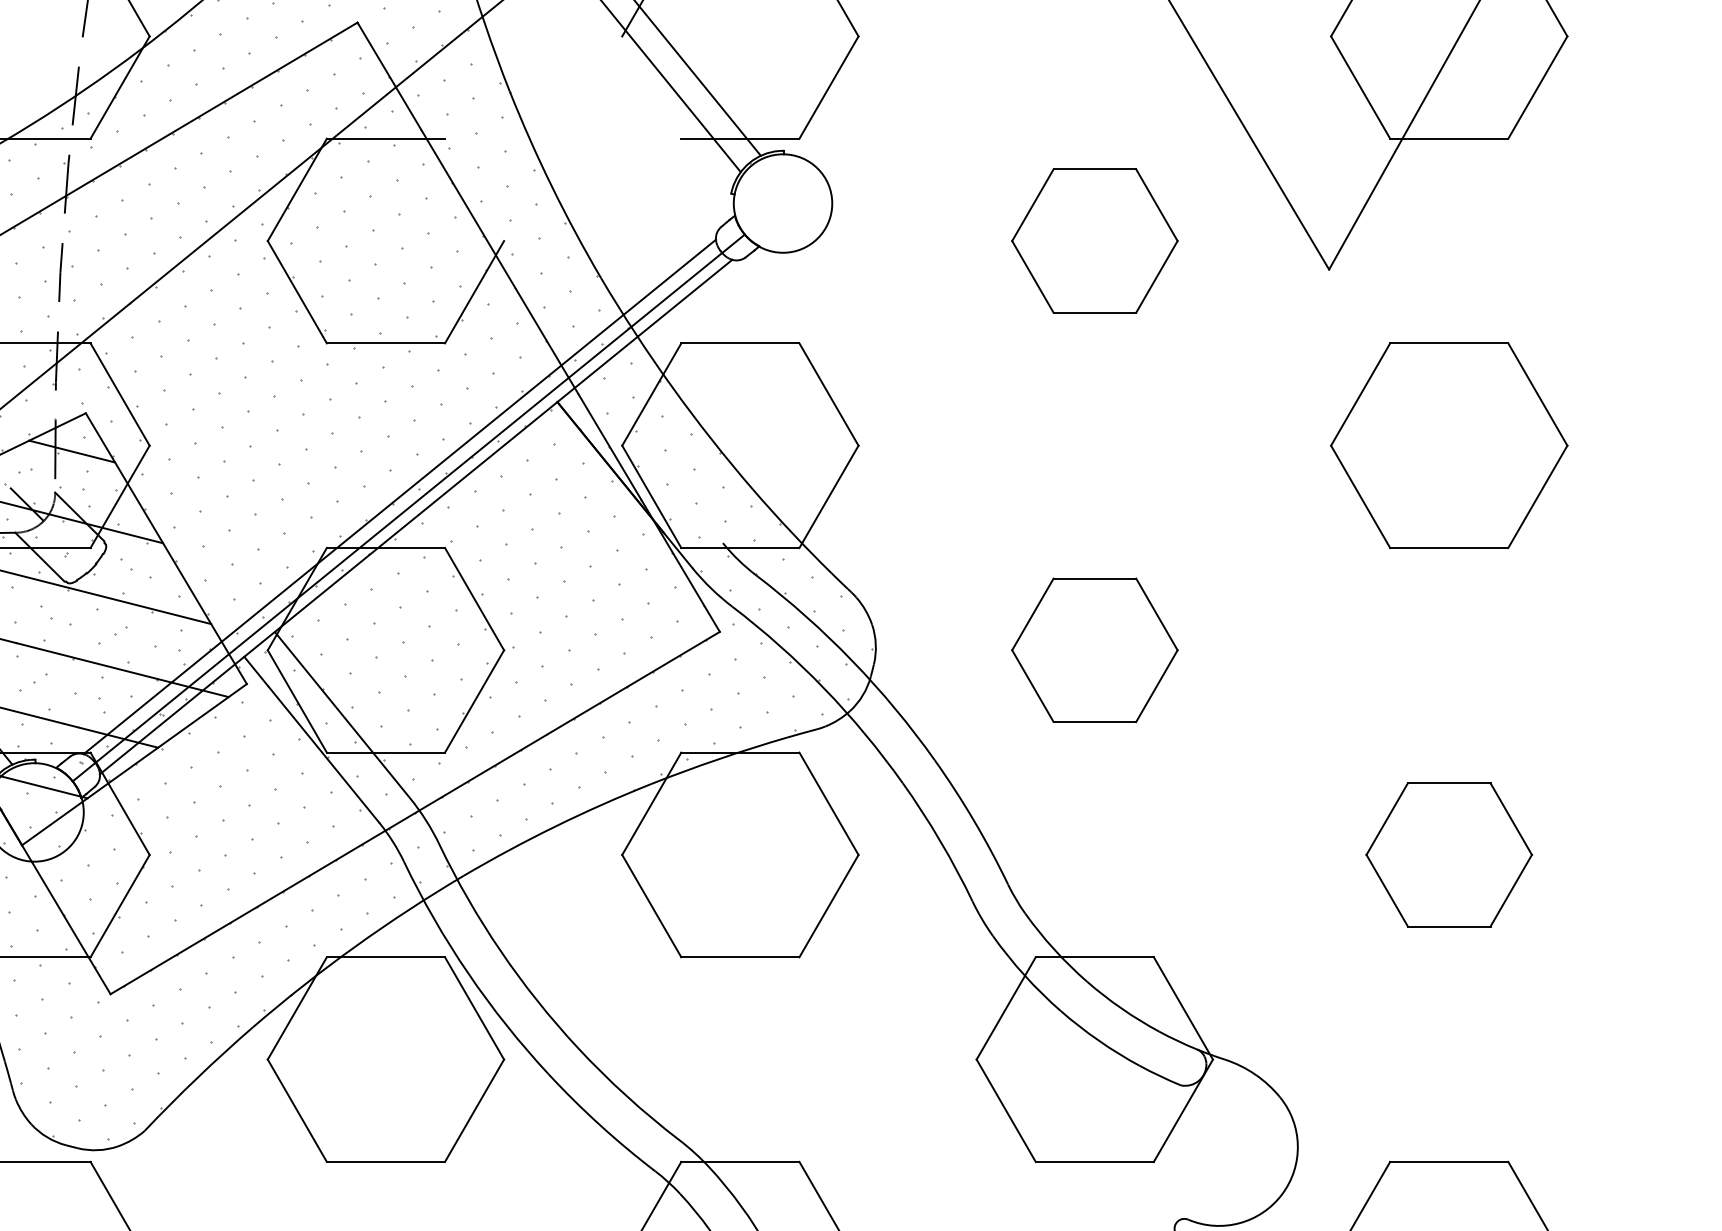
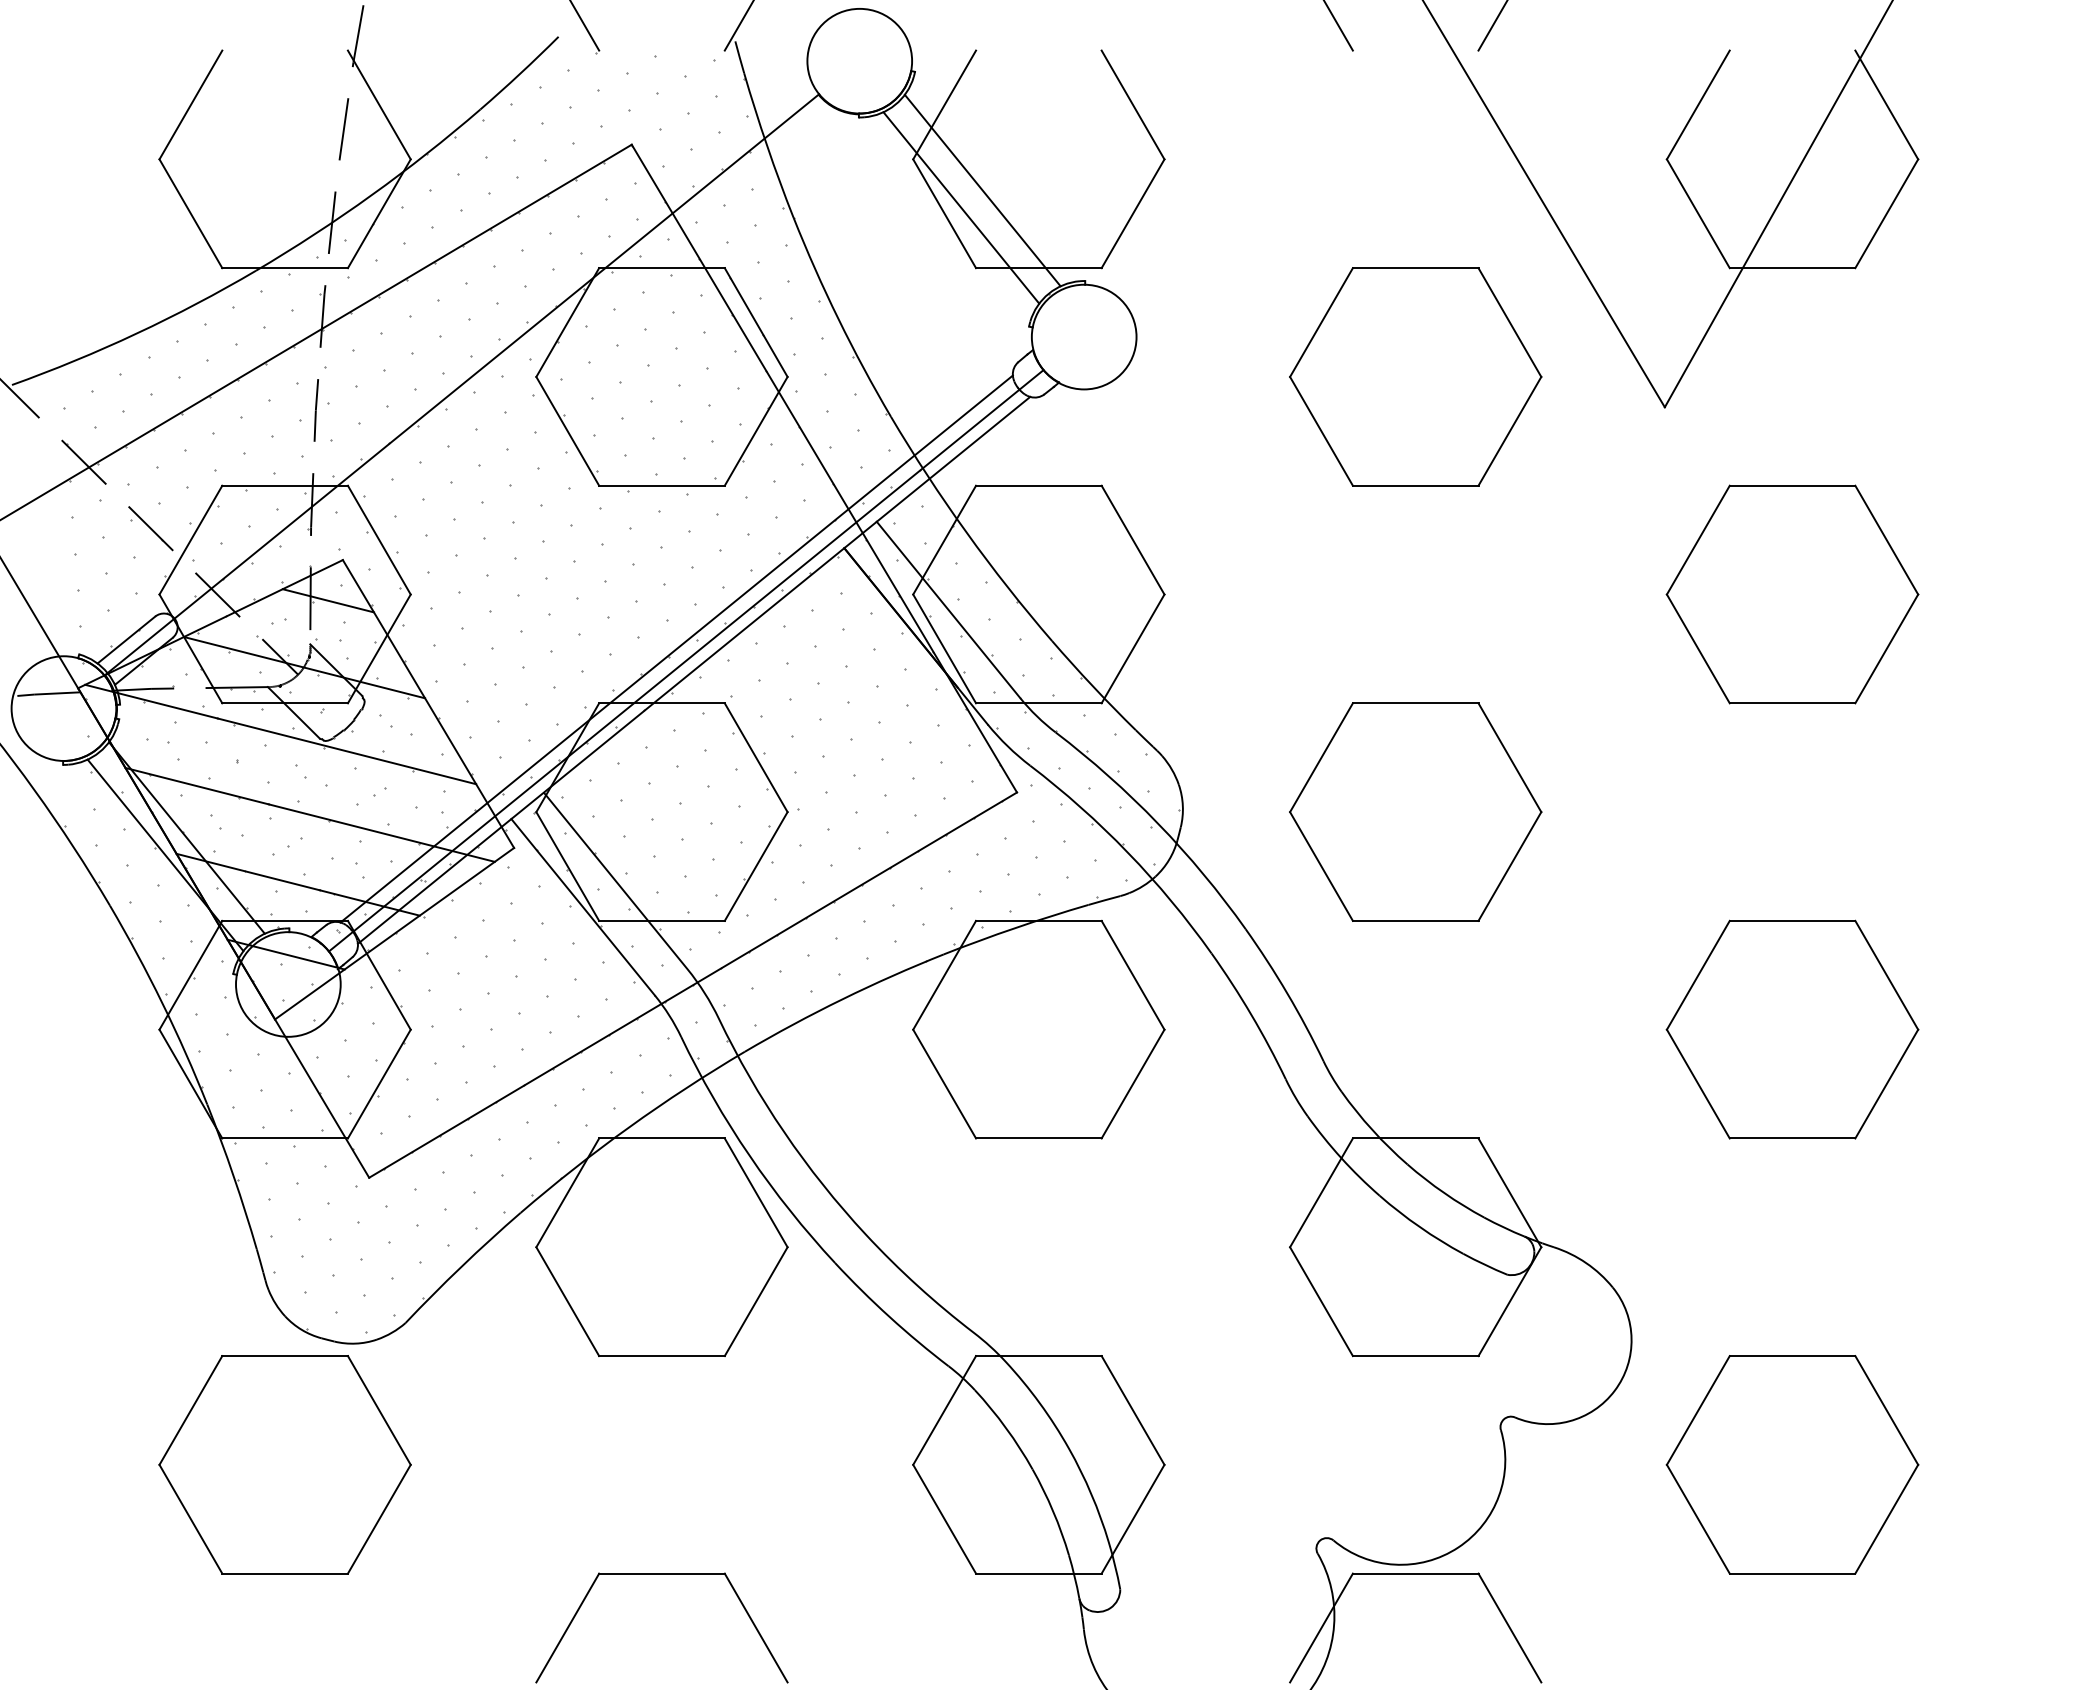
line: (651, 87) -> (944, 213), added
line: (473, 189) -> (755, 322), added
part: (1094, 240) -> (1415, 376), size x1.43
line: (655, 459) -> (948, 609), added
part: (1094, 649) -> (1415, 811), size x1.43
part: (1449, 854) -> (1792, 1029), size x1.43

